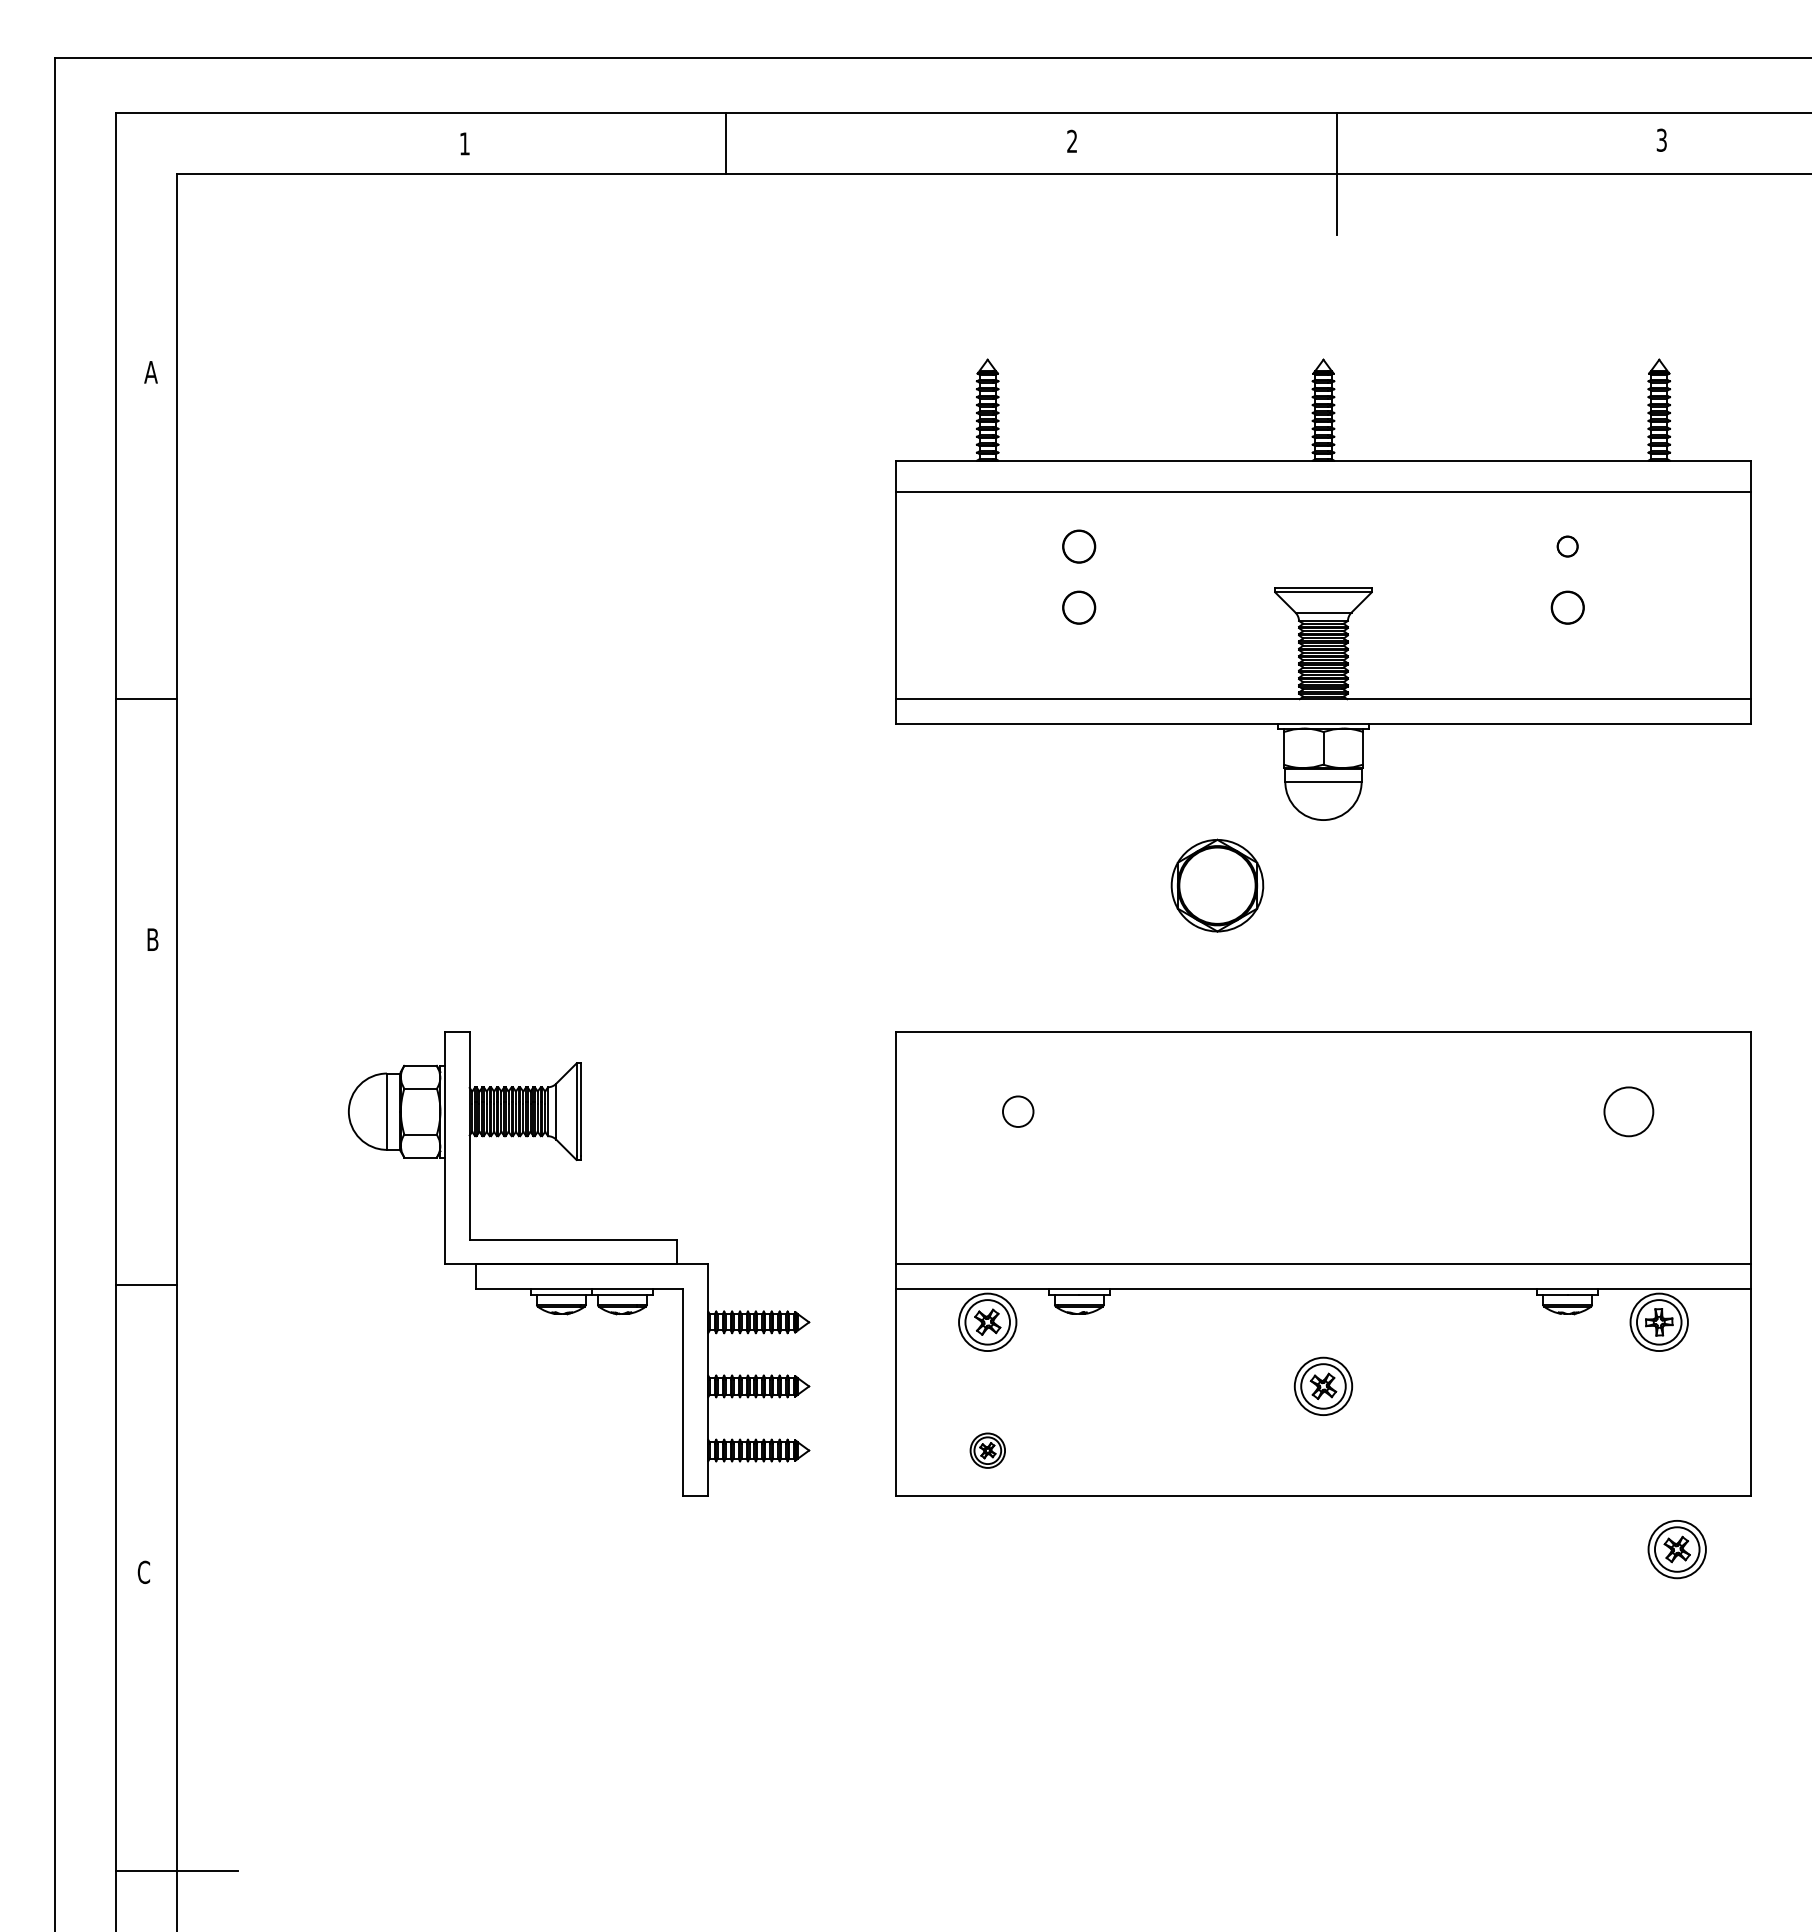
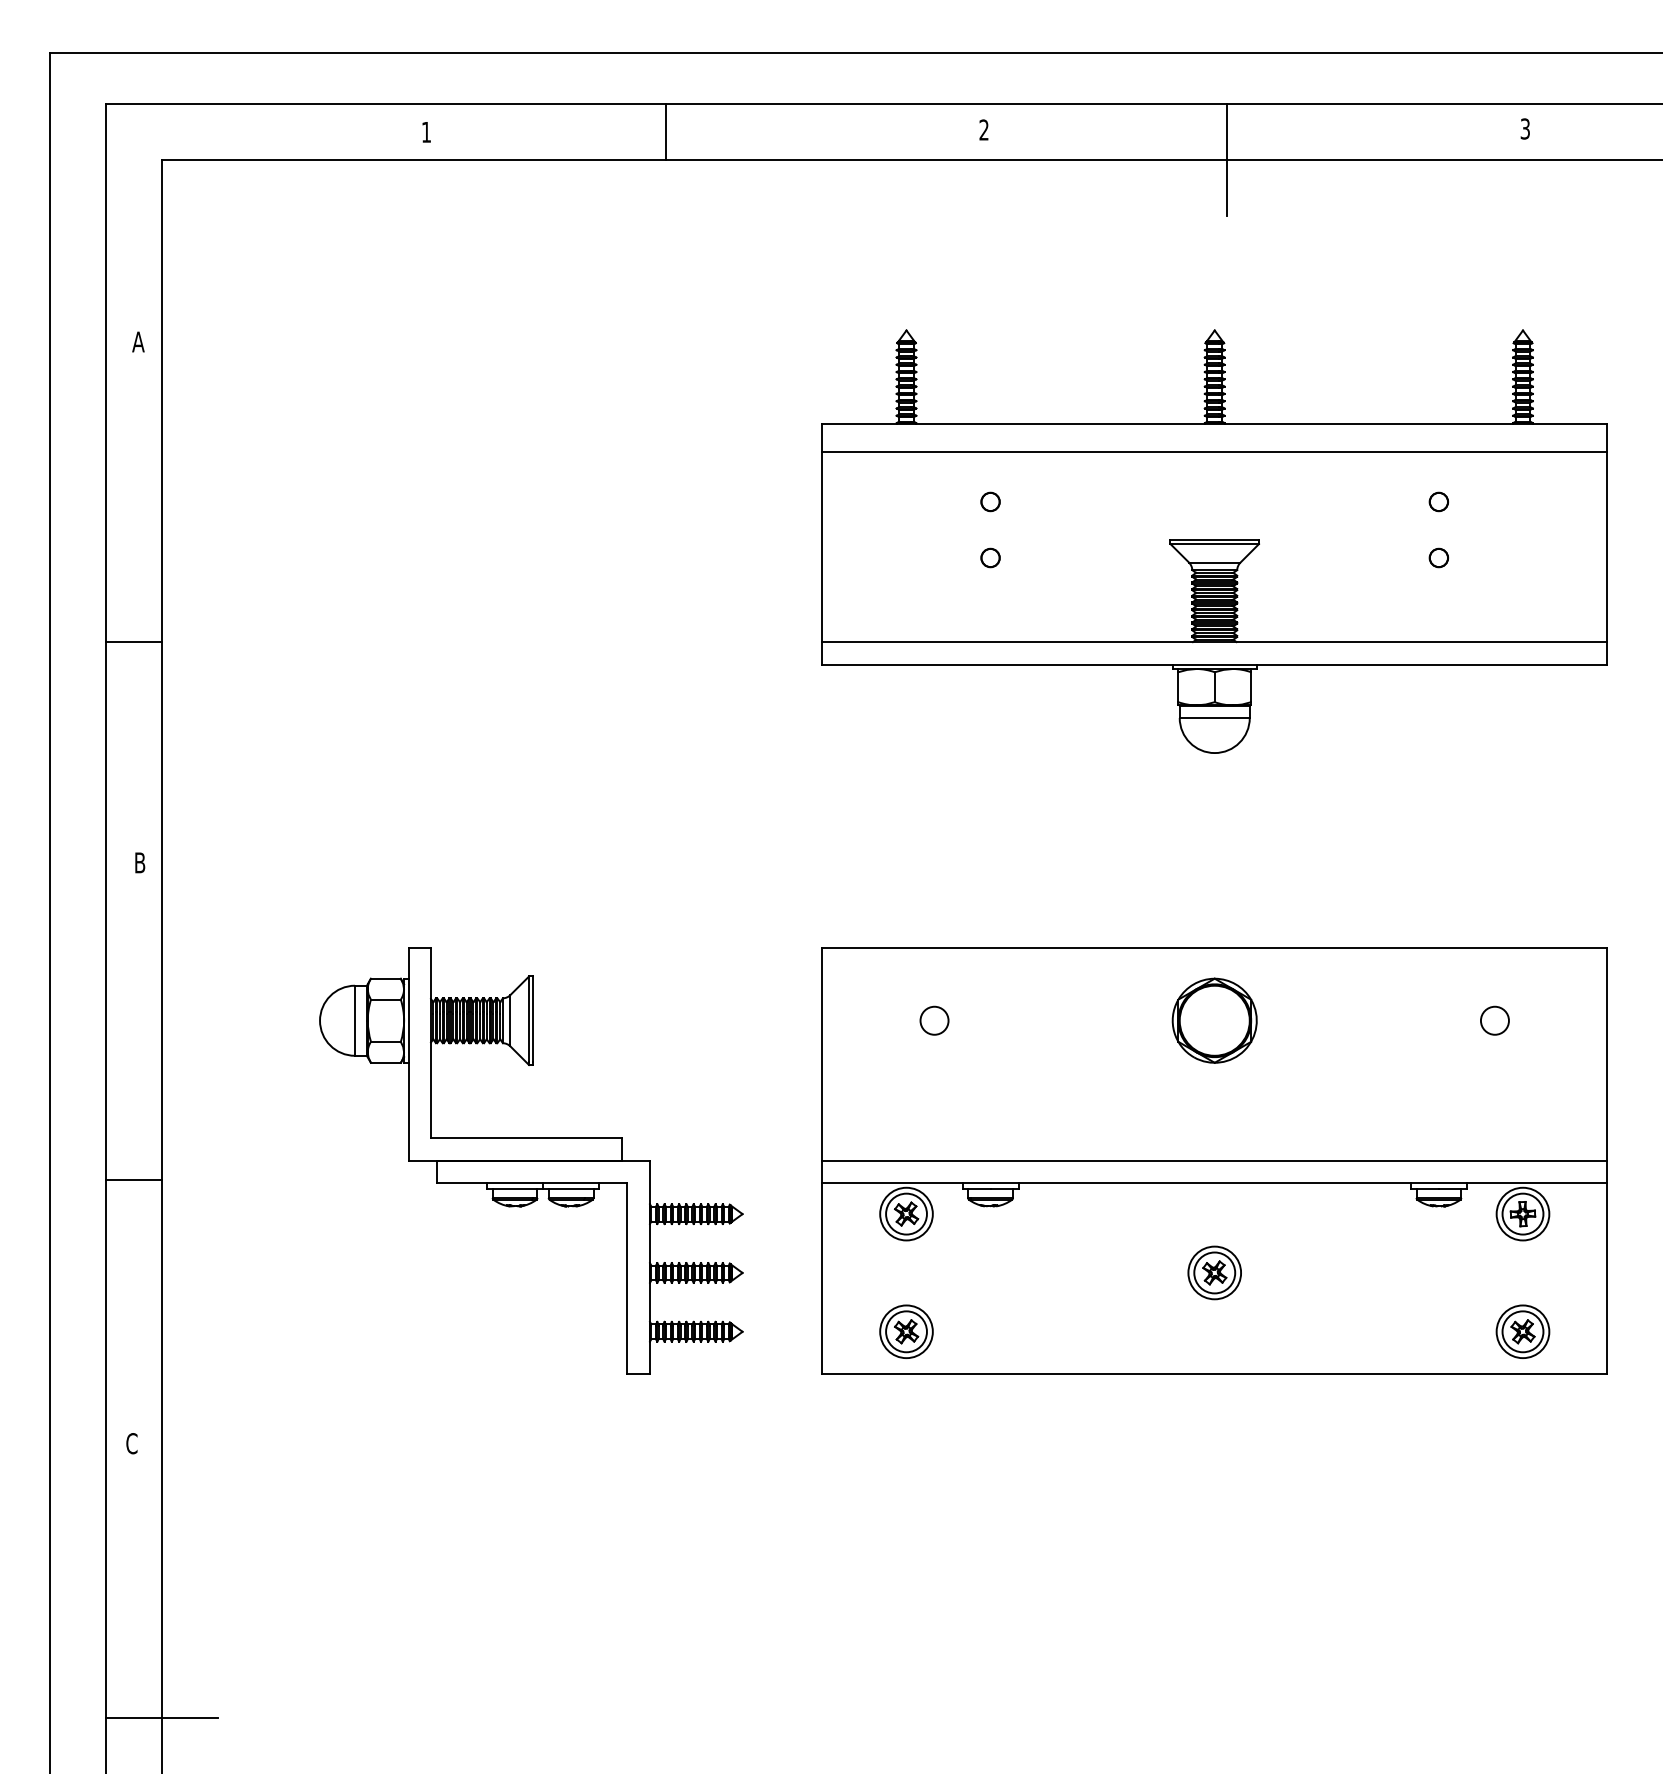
circle: (1079, 546) -> (990, 501), size x0.62
circle: (1079, 607) -> (990, 557), size x0.62
circle: (1567, 607) -> (1438, 557), size x0.62
part: (1217, 885) -> (1214, 1020), moved
circle: (1628, 1111) -> (1494, 1020), size x0.62
part: (987, 1450) -> (906, 1331), size x1.67
part: (1676, 1549) -> (1522, 1331), moved

